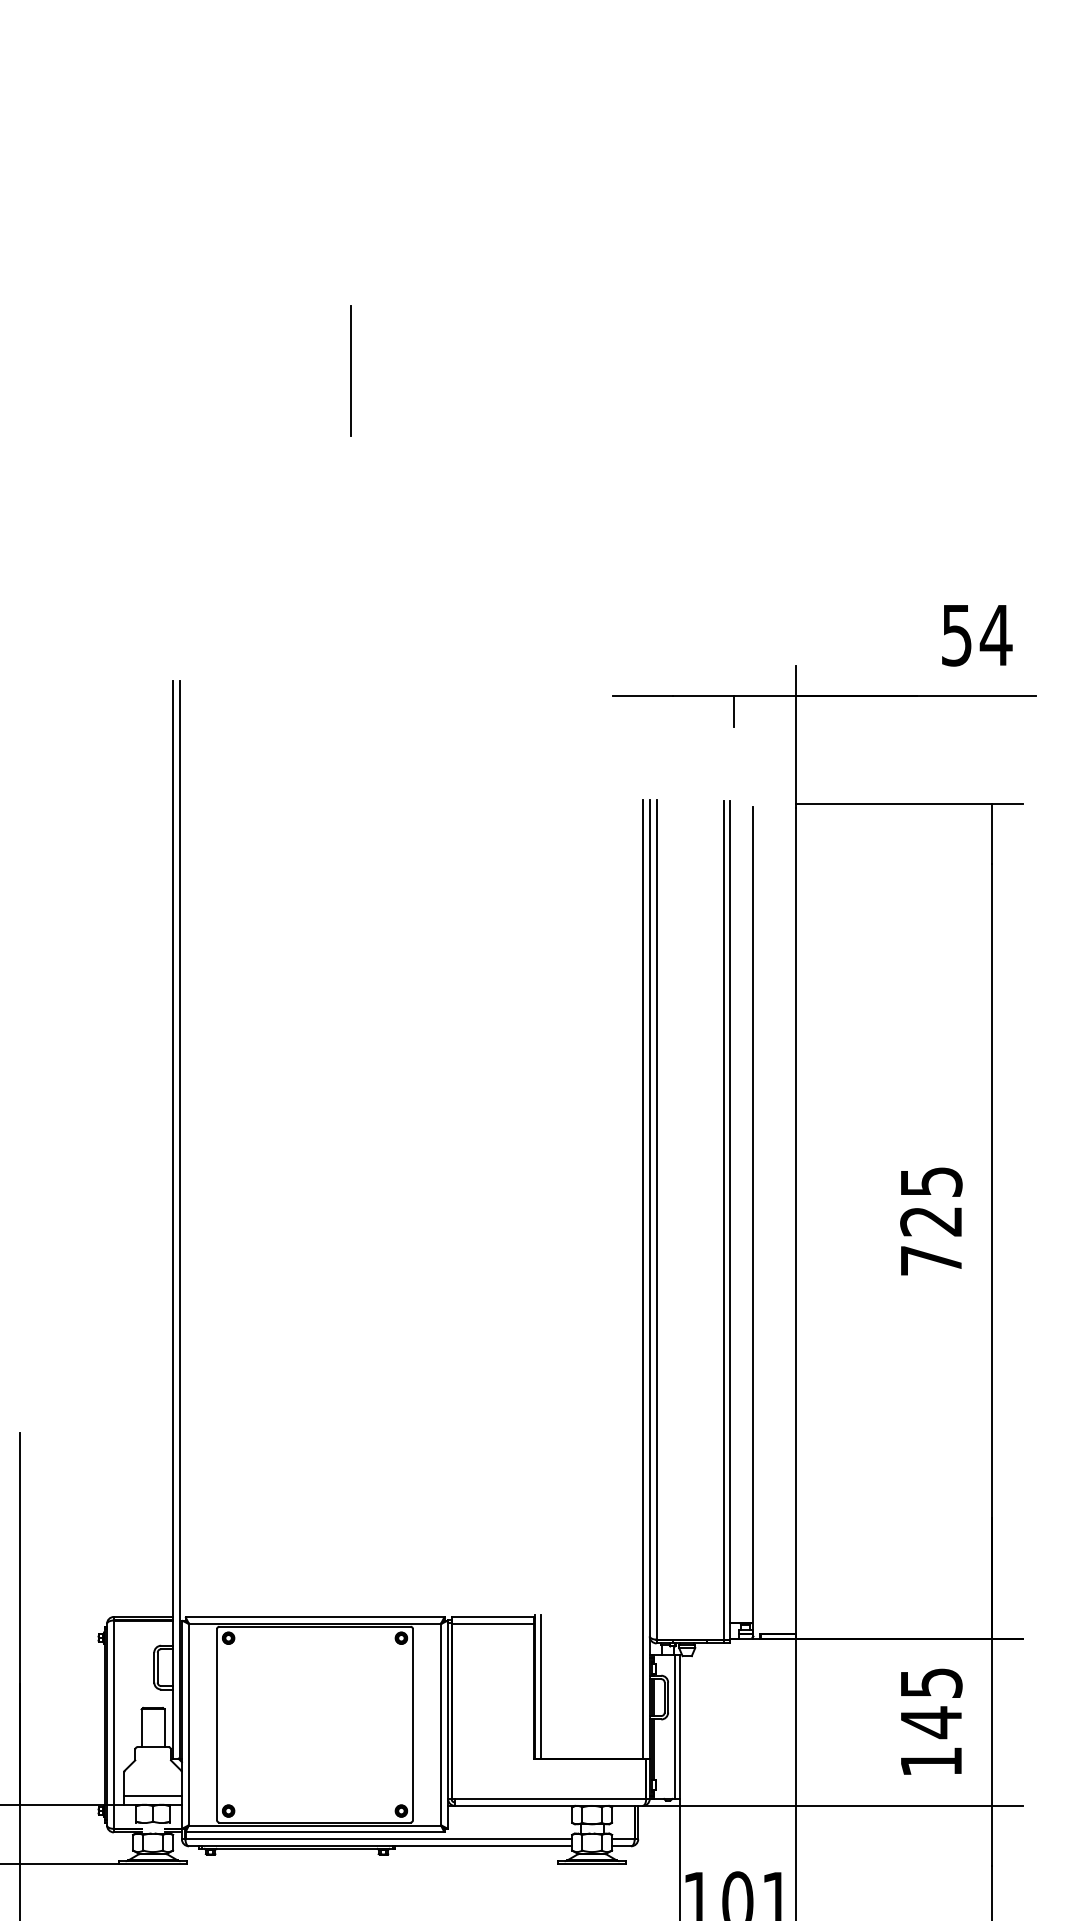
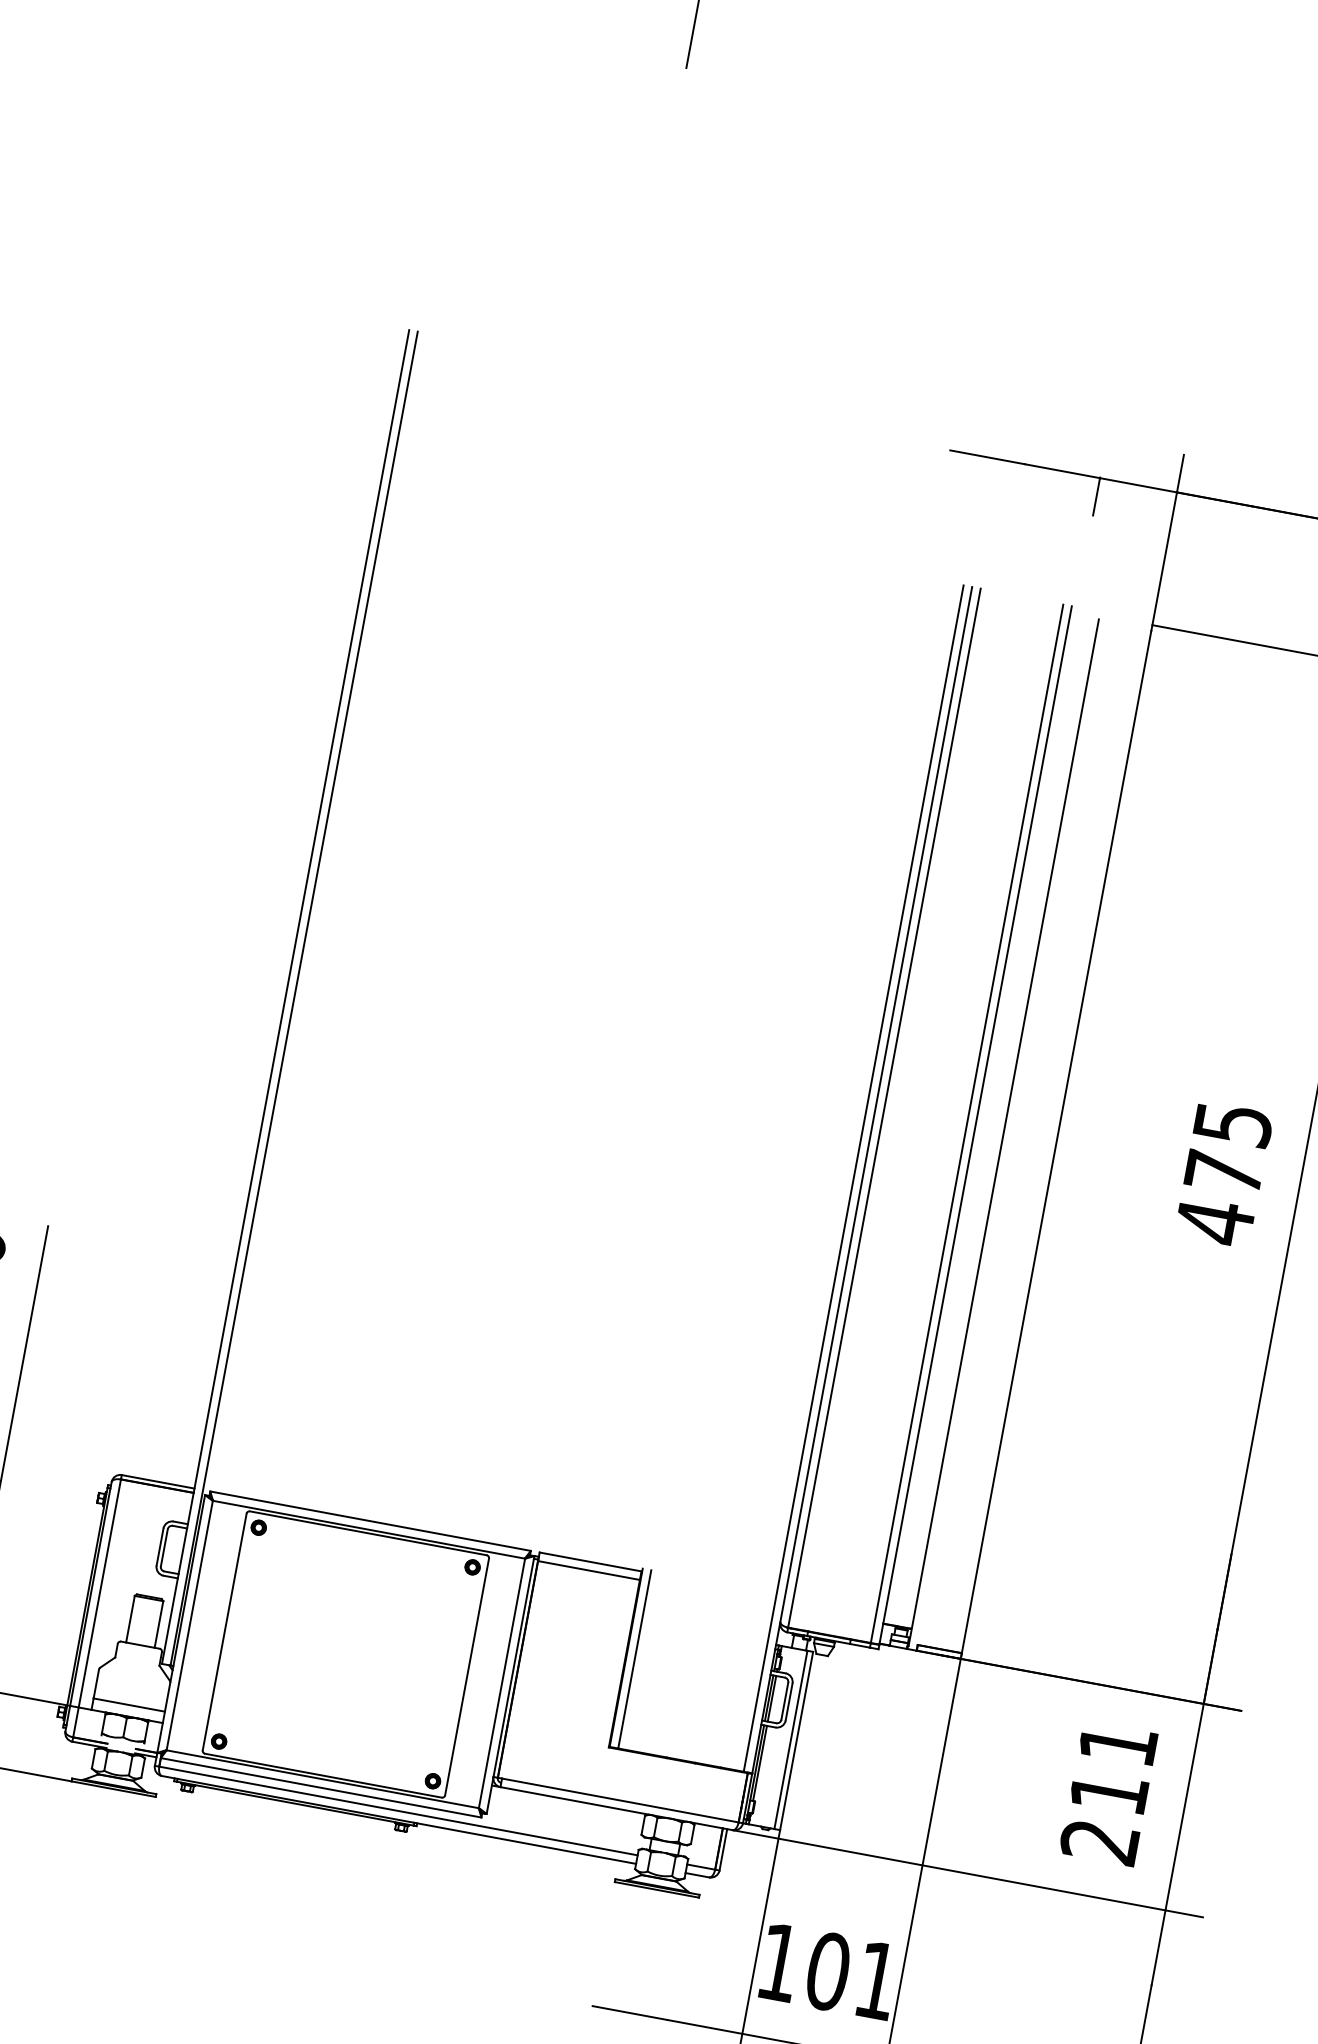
text: (930, 1242) -> (1218, 1198), 725 -> 475
text: (931, 1722) -> (1109, 1793), 145 -> 211

